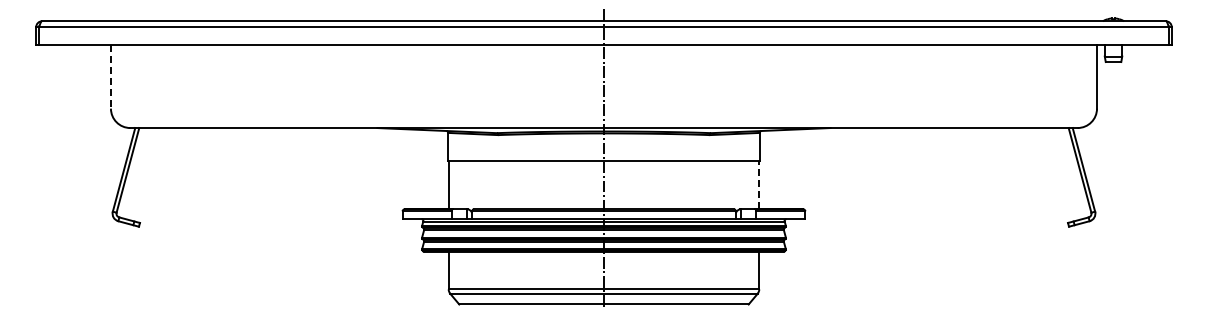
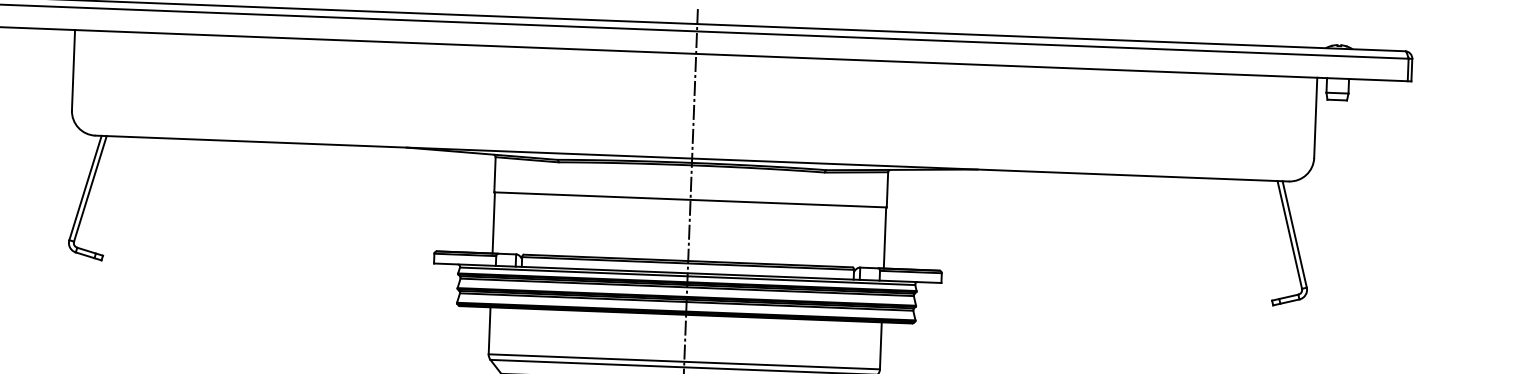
line: (110, 76) -> (72, 69), dashed -> solid
line: (759, 184) -> (885, 237), dashed -> solid

